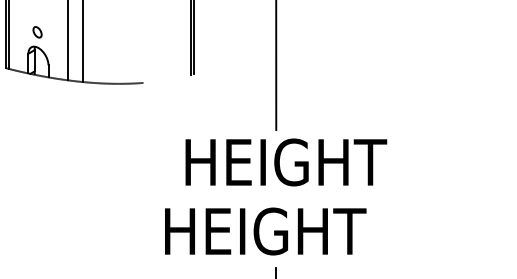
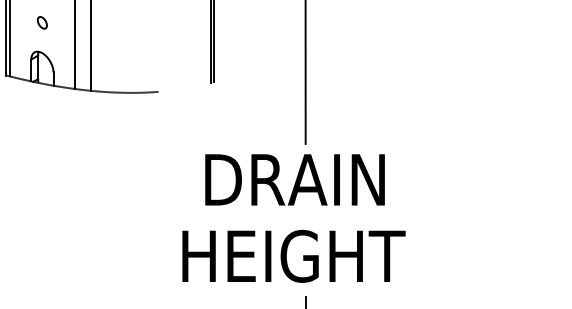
part: (36, 32) -> (41, 22), moved
text: (288, 162) -> (319, 179), HEIGHT -> DRAIN

